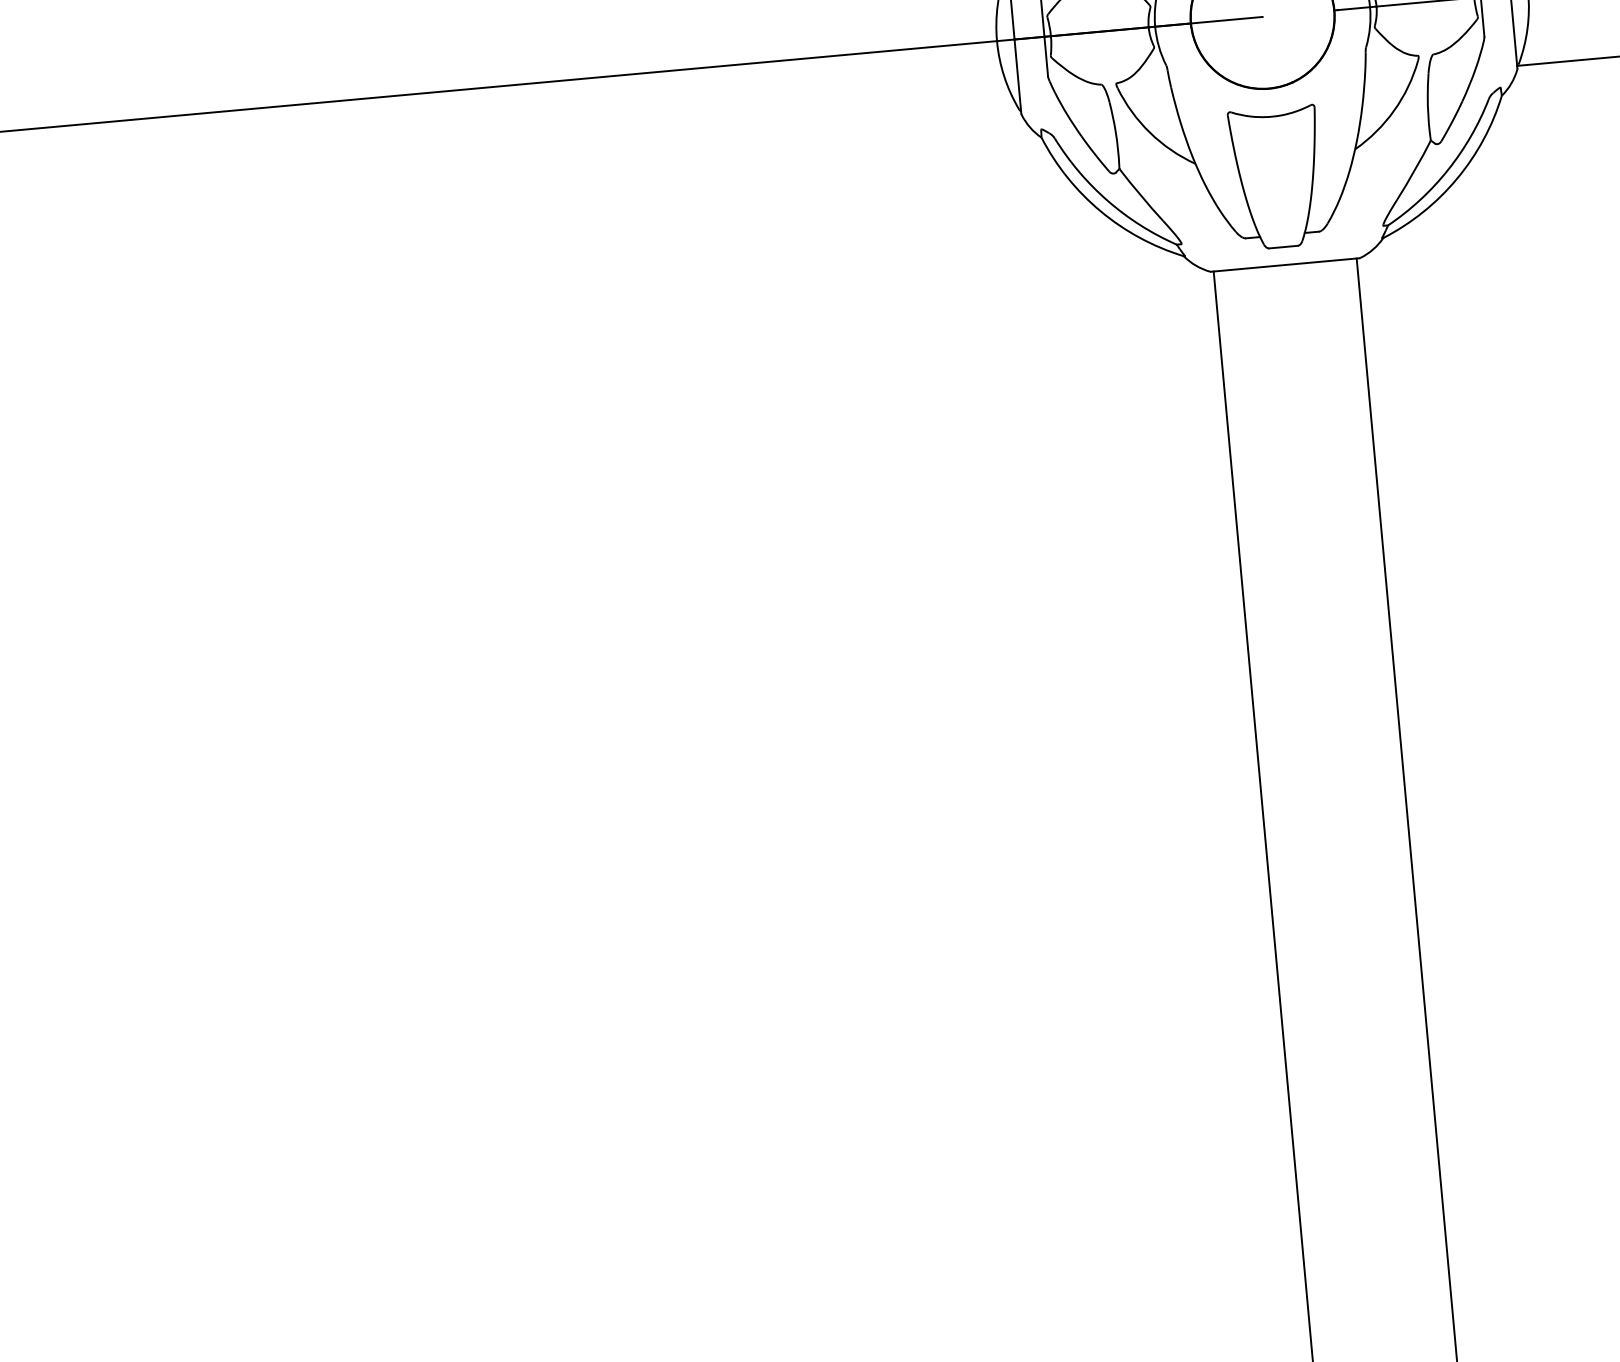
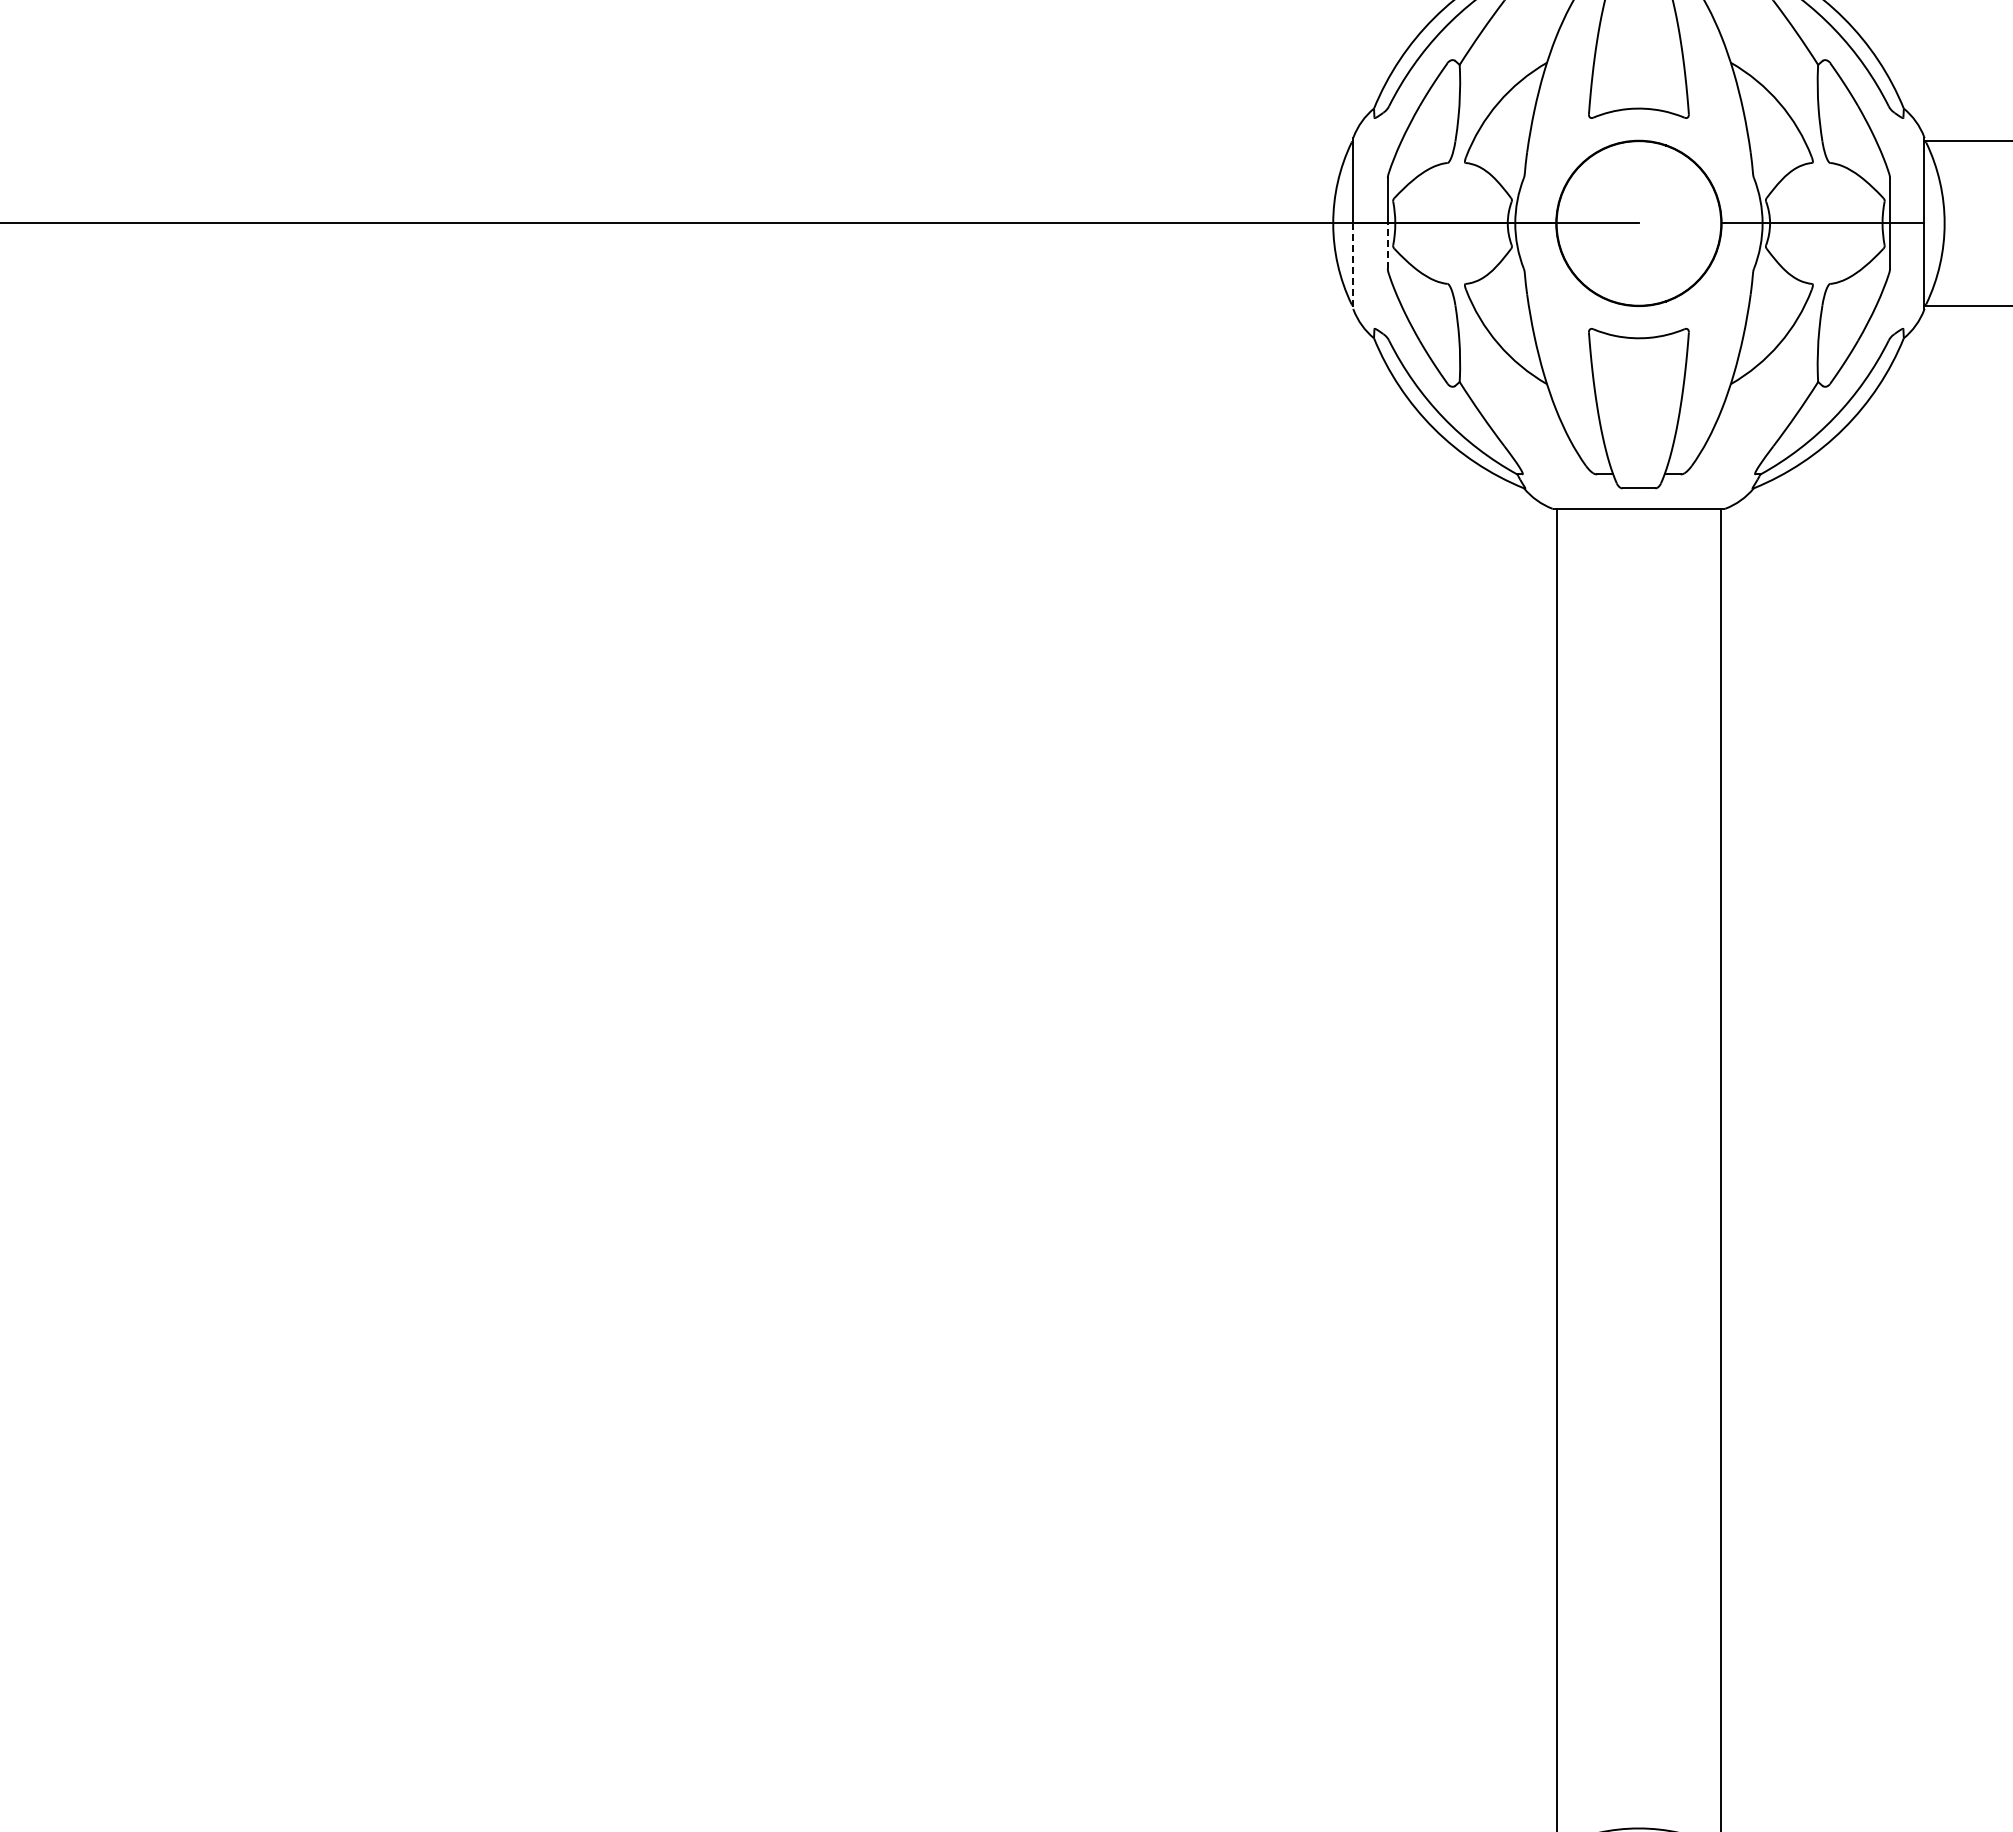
line: (1045, 56) -> (1387, 246), solid -> dashed
line: (1018, 76) -> (1353, 266), solid -> dashed

